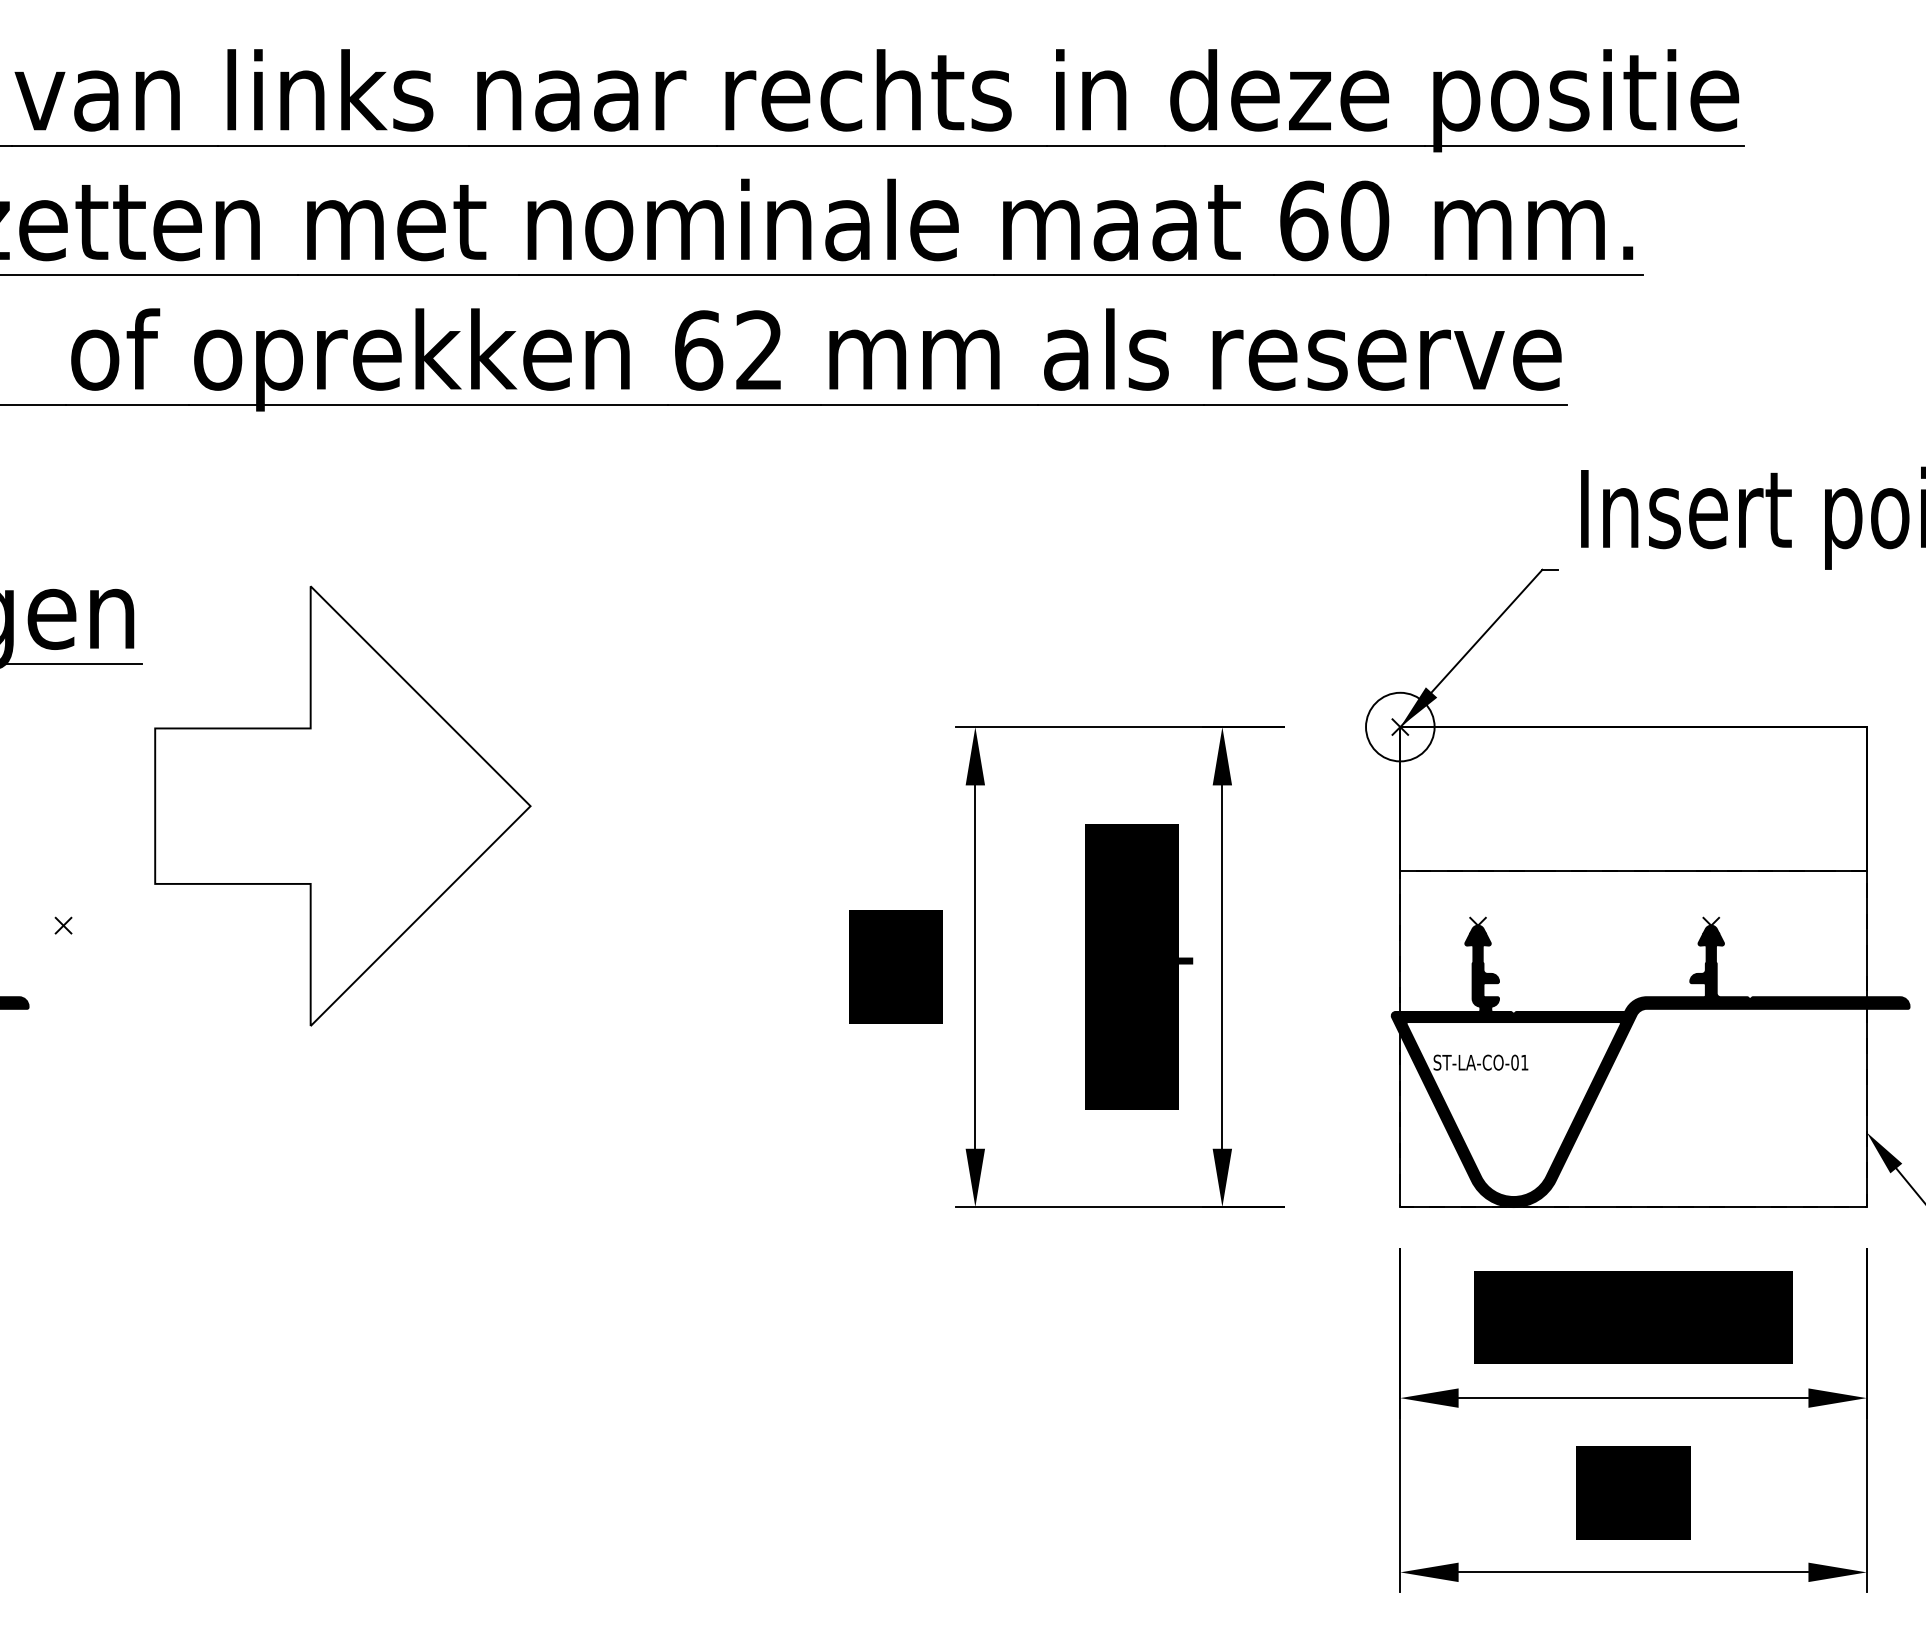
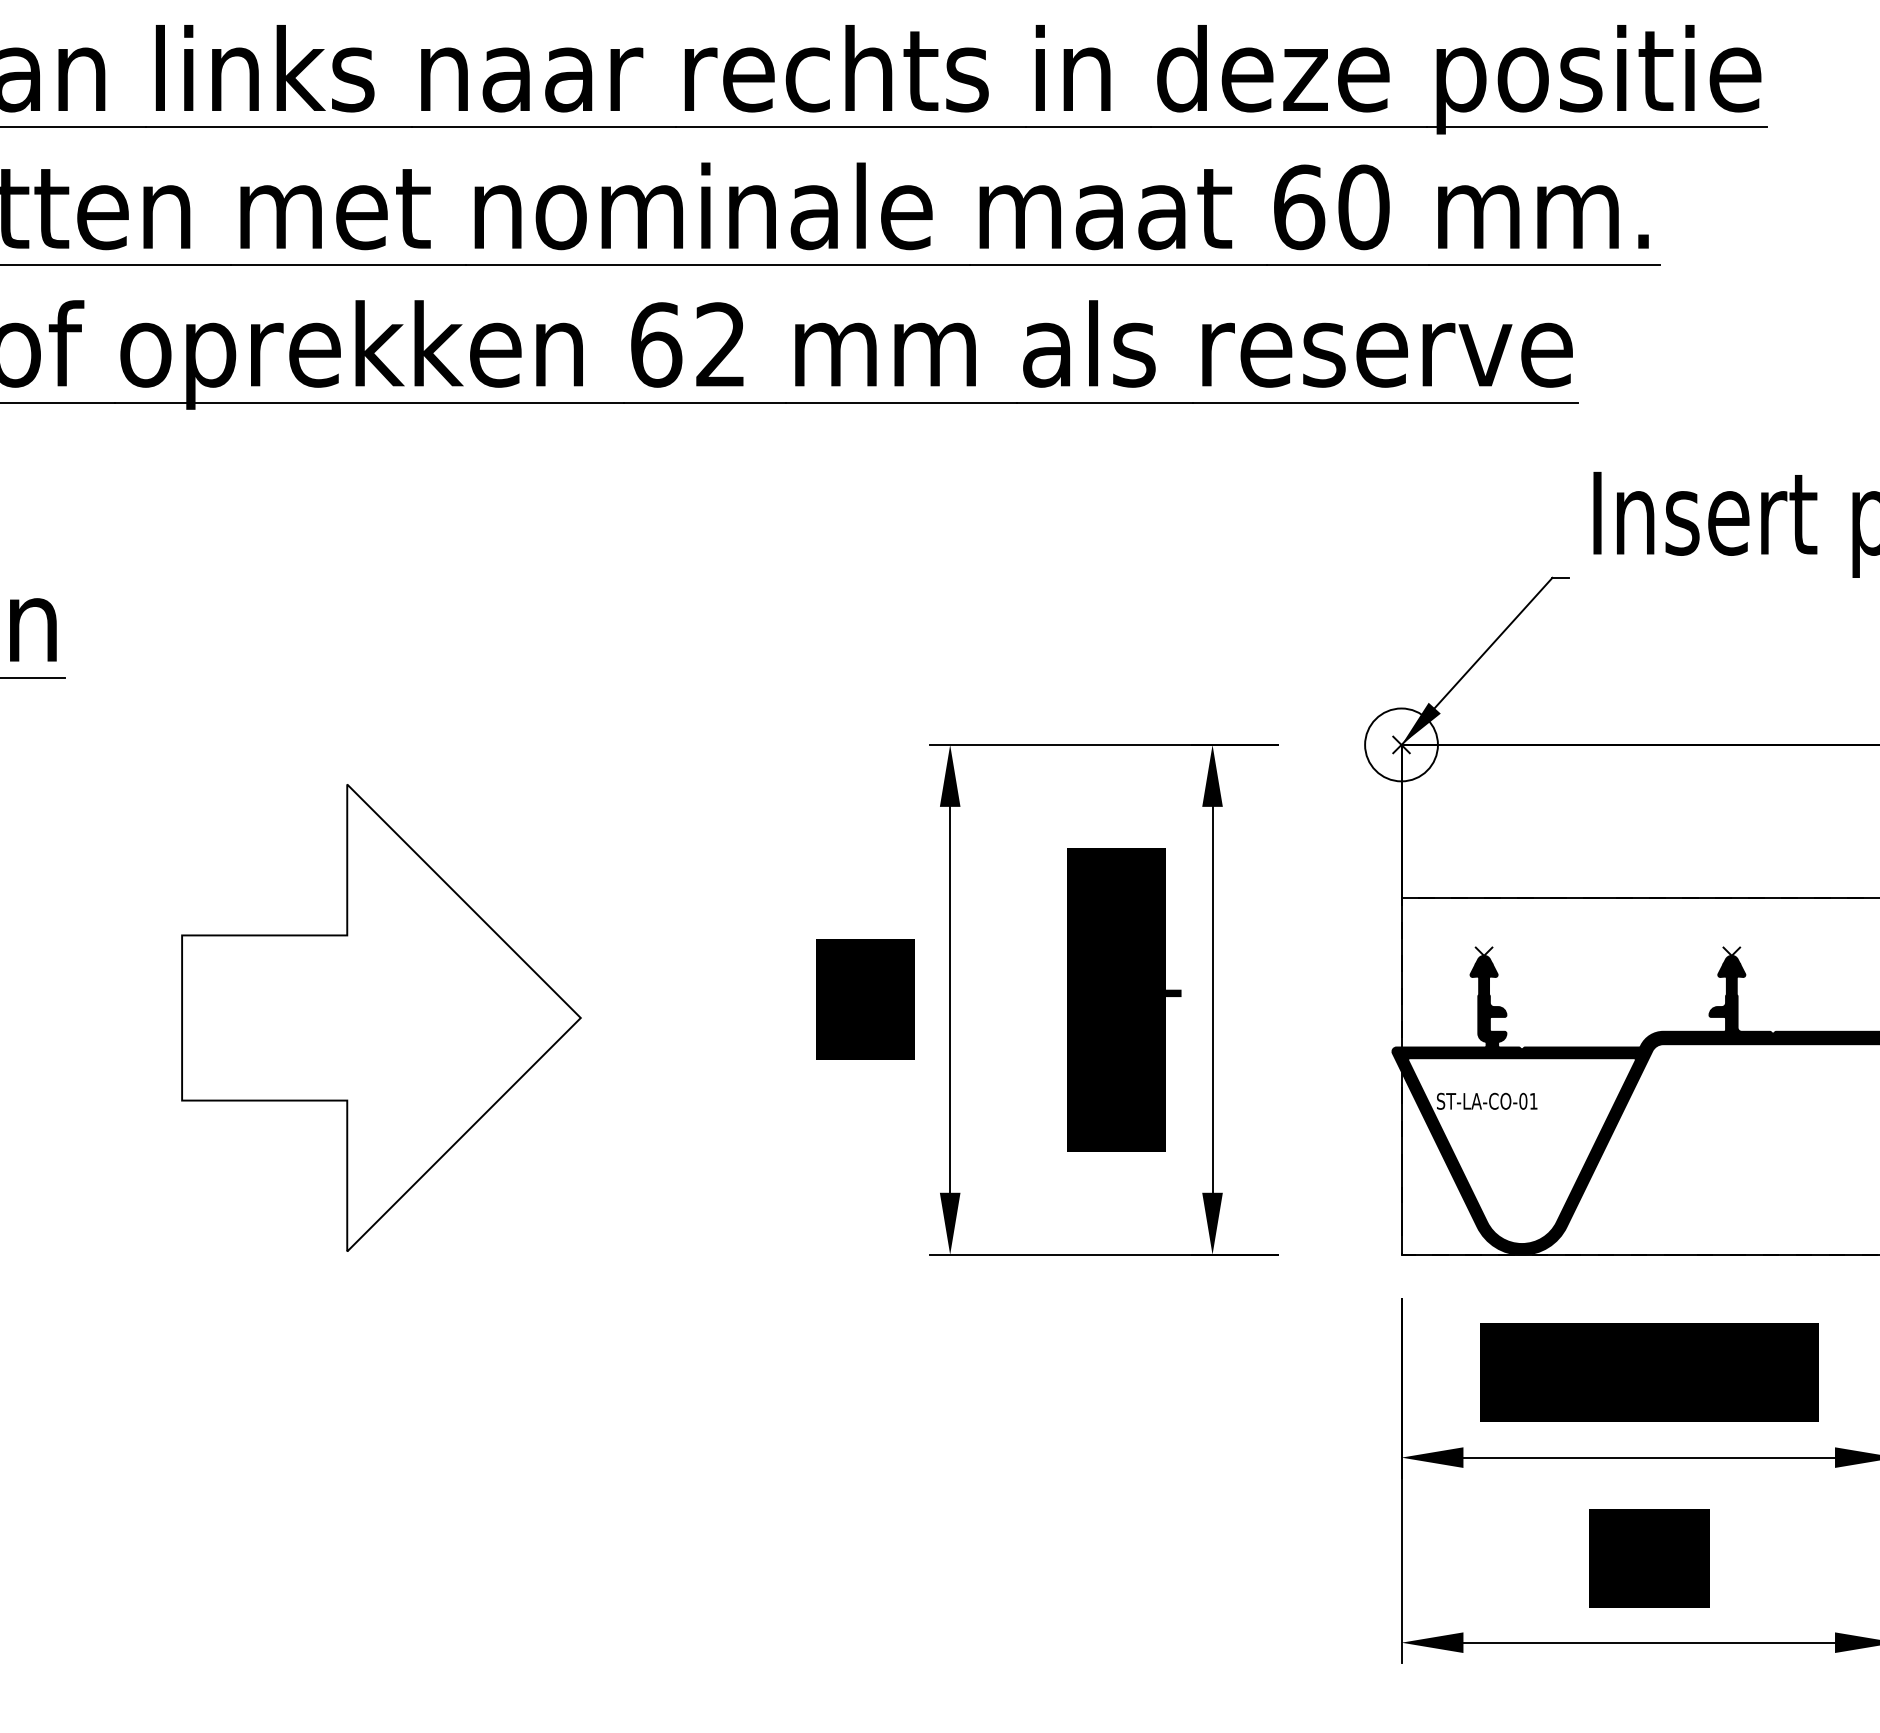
part: (342, 805) -> (381, 1017), moved

